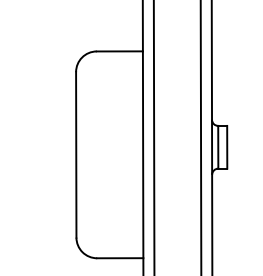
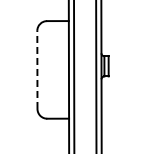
line: (76, 153) -> (37, 69), solid -> dashed

